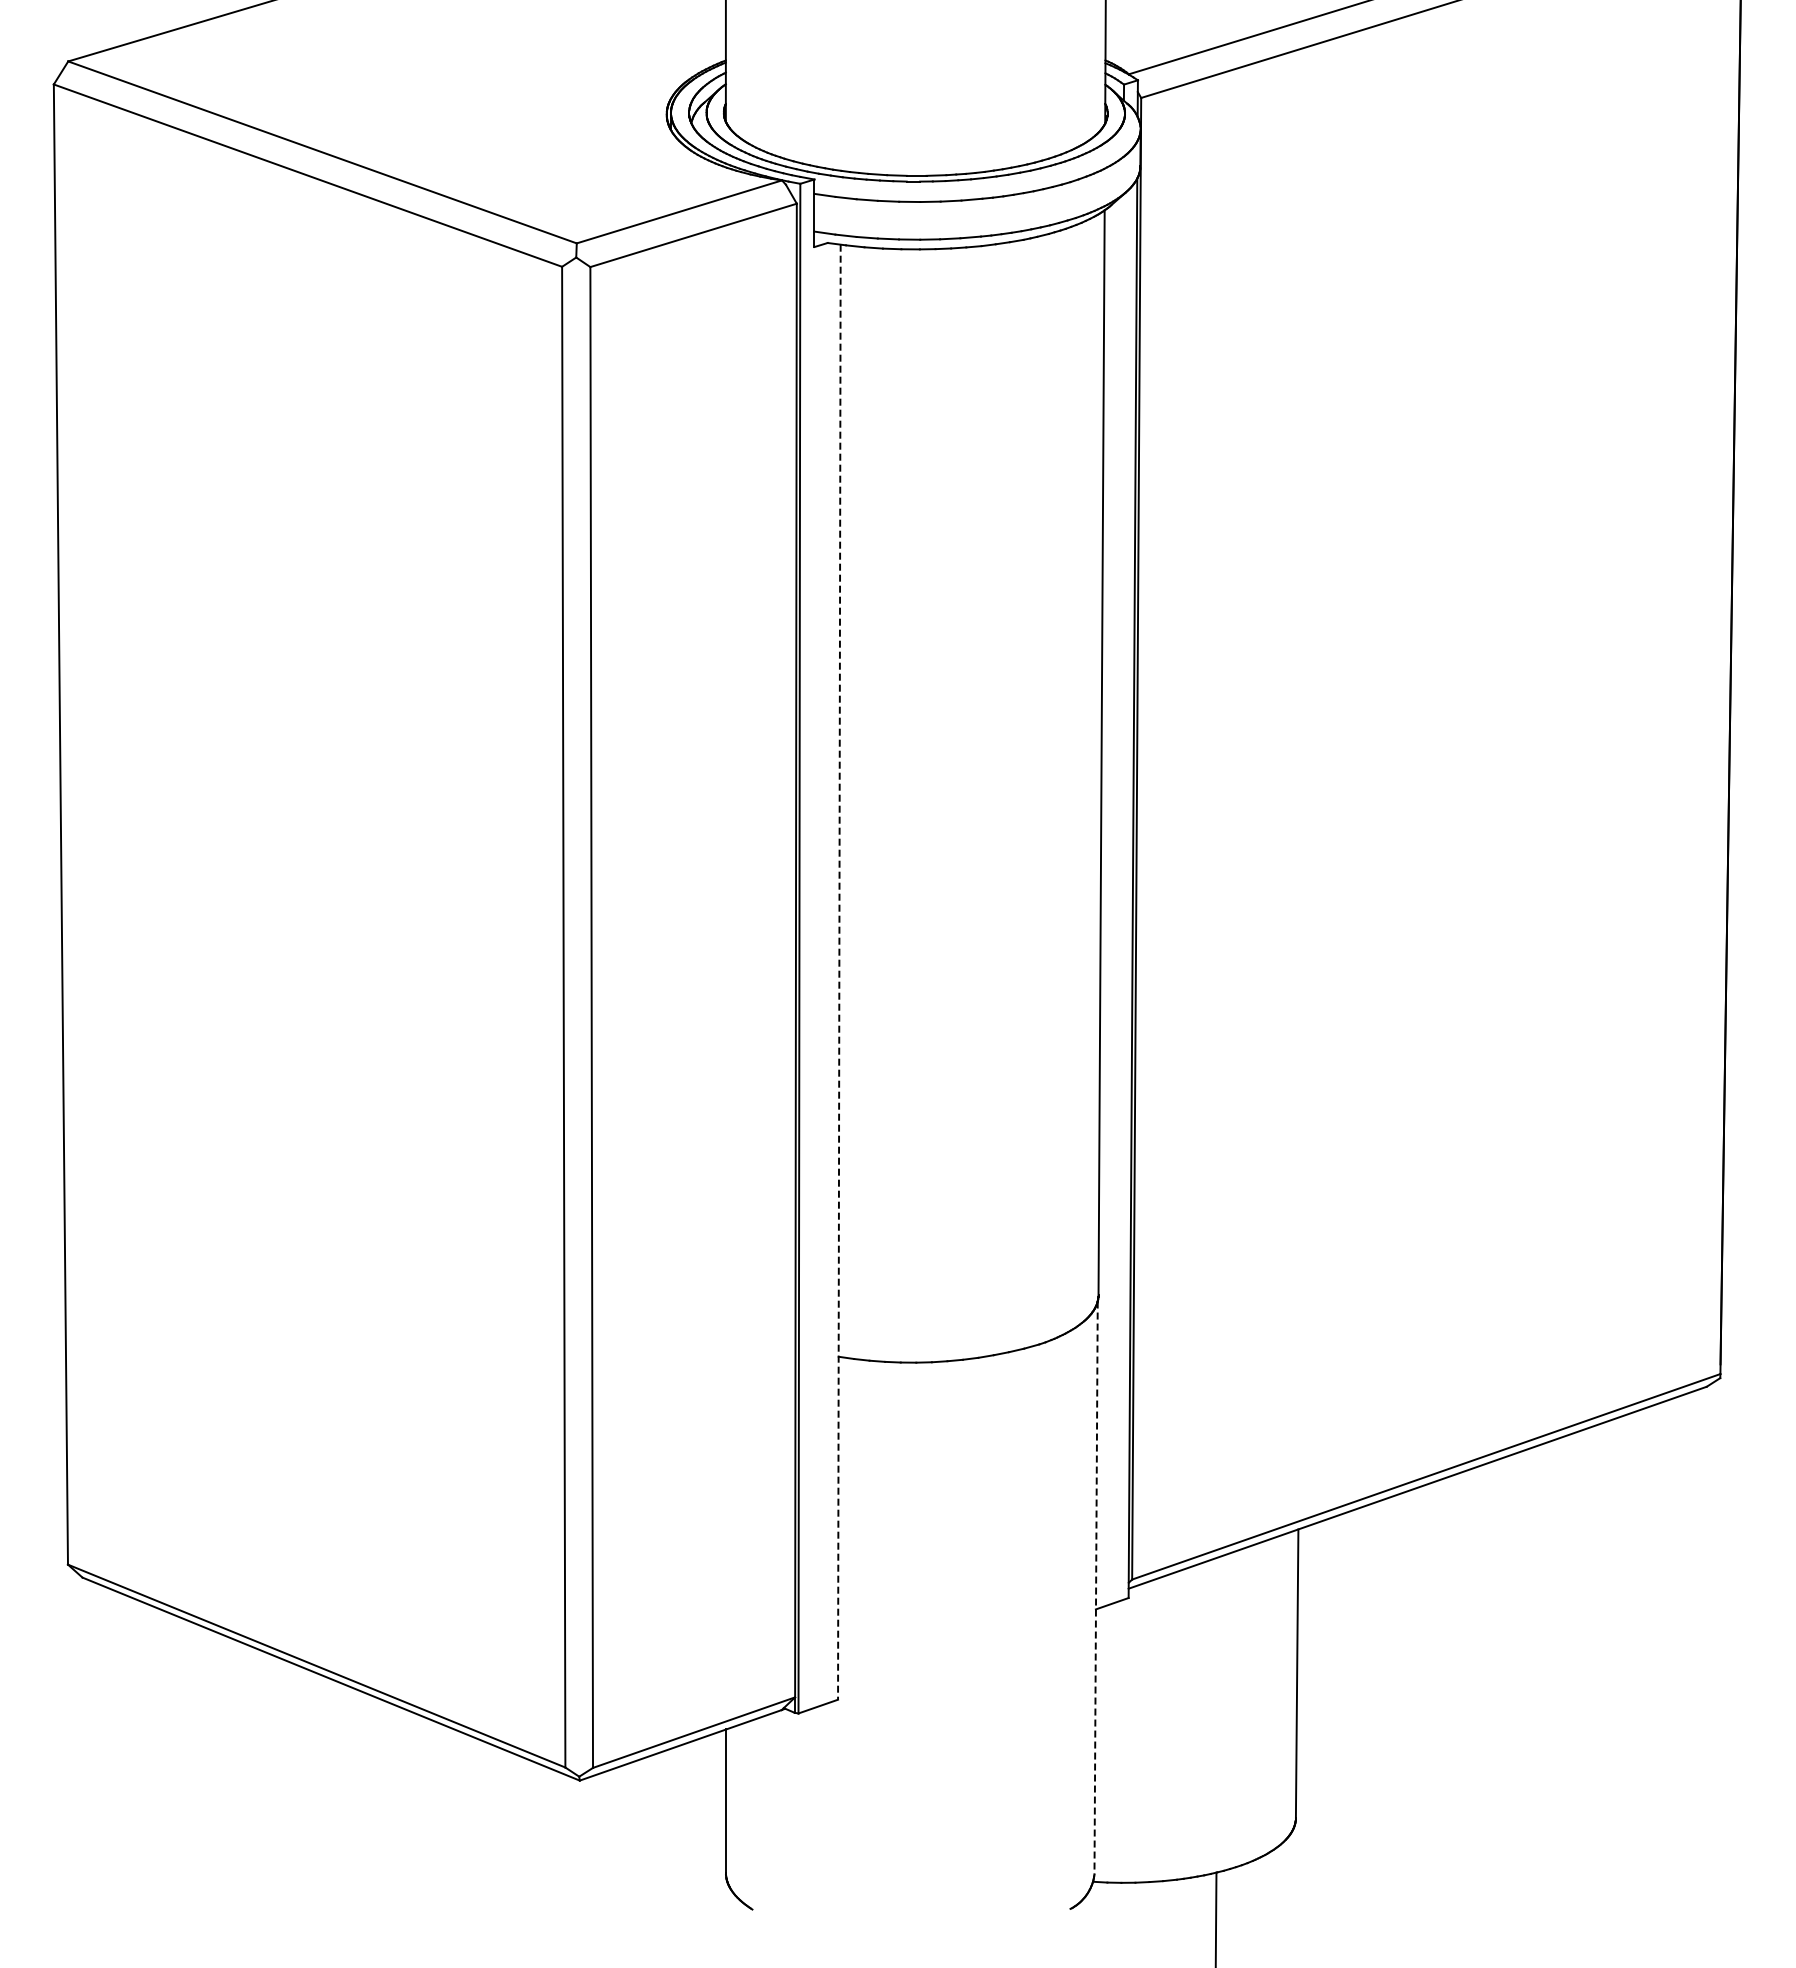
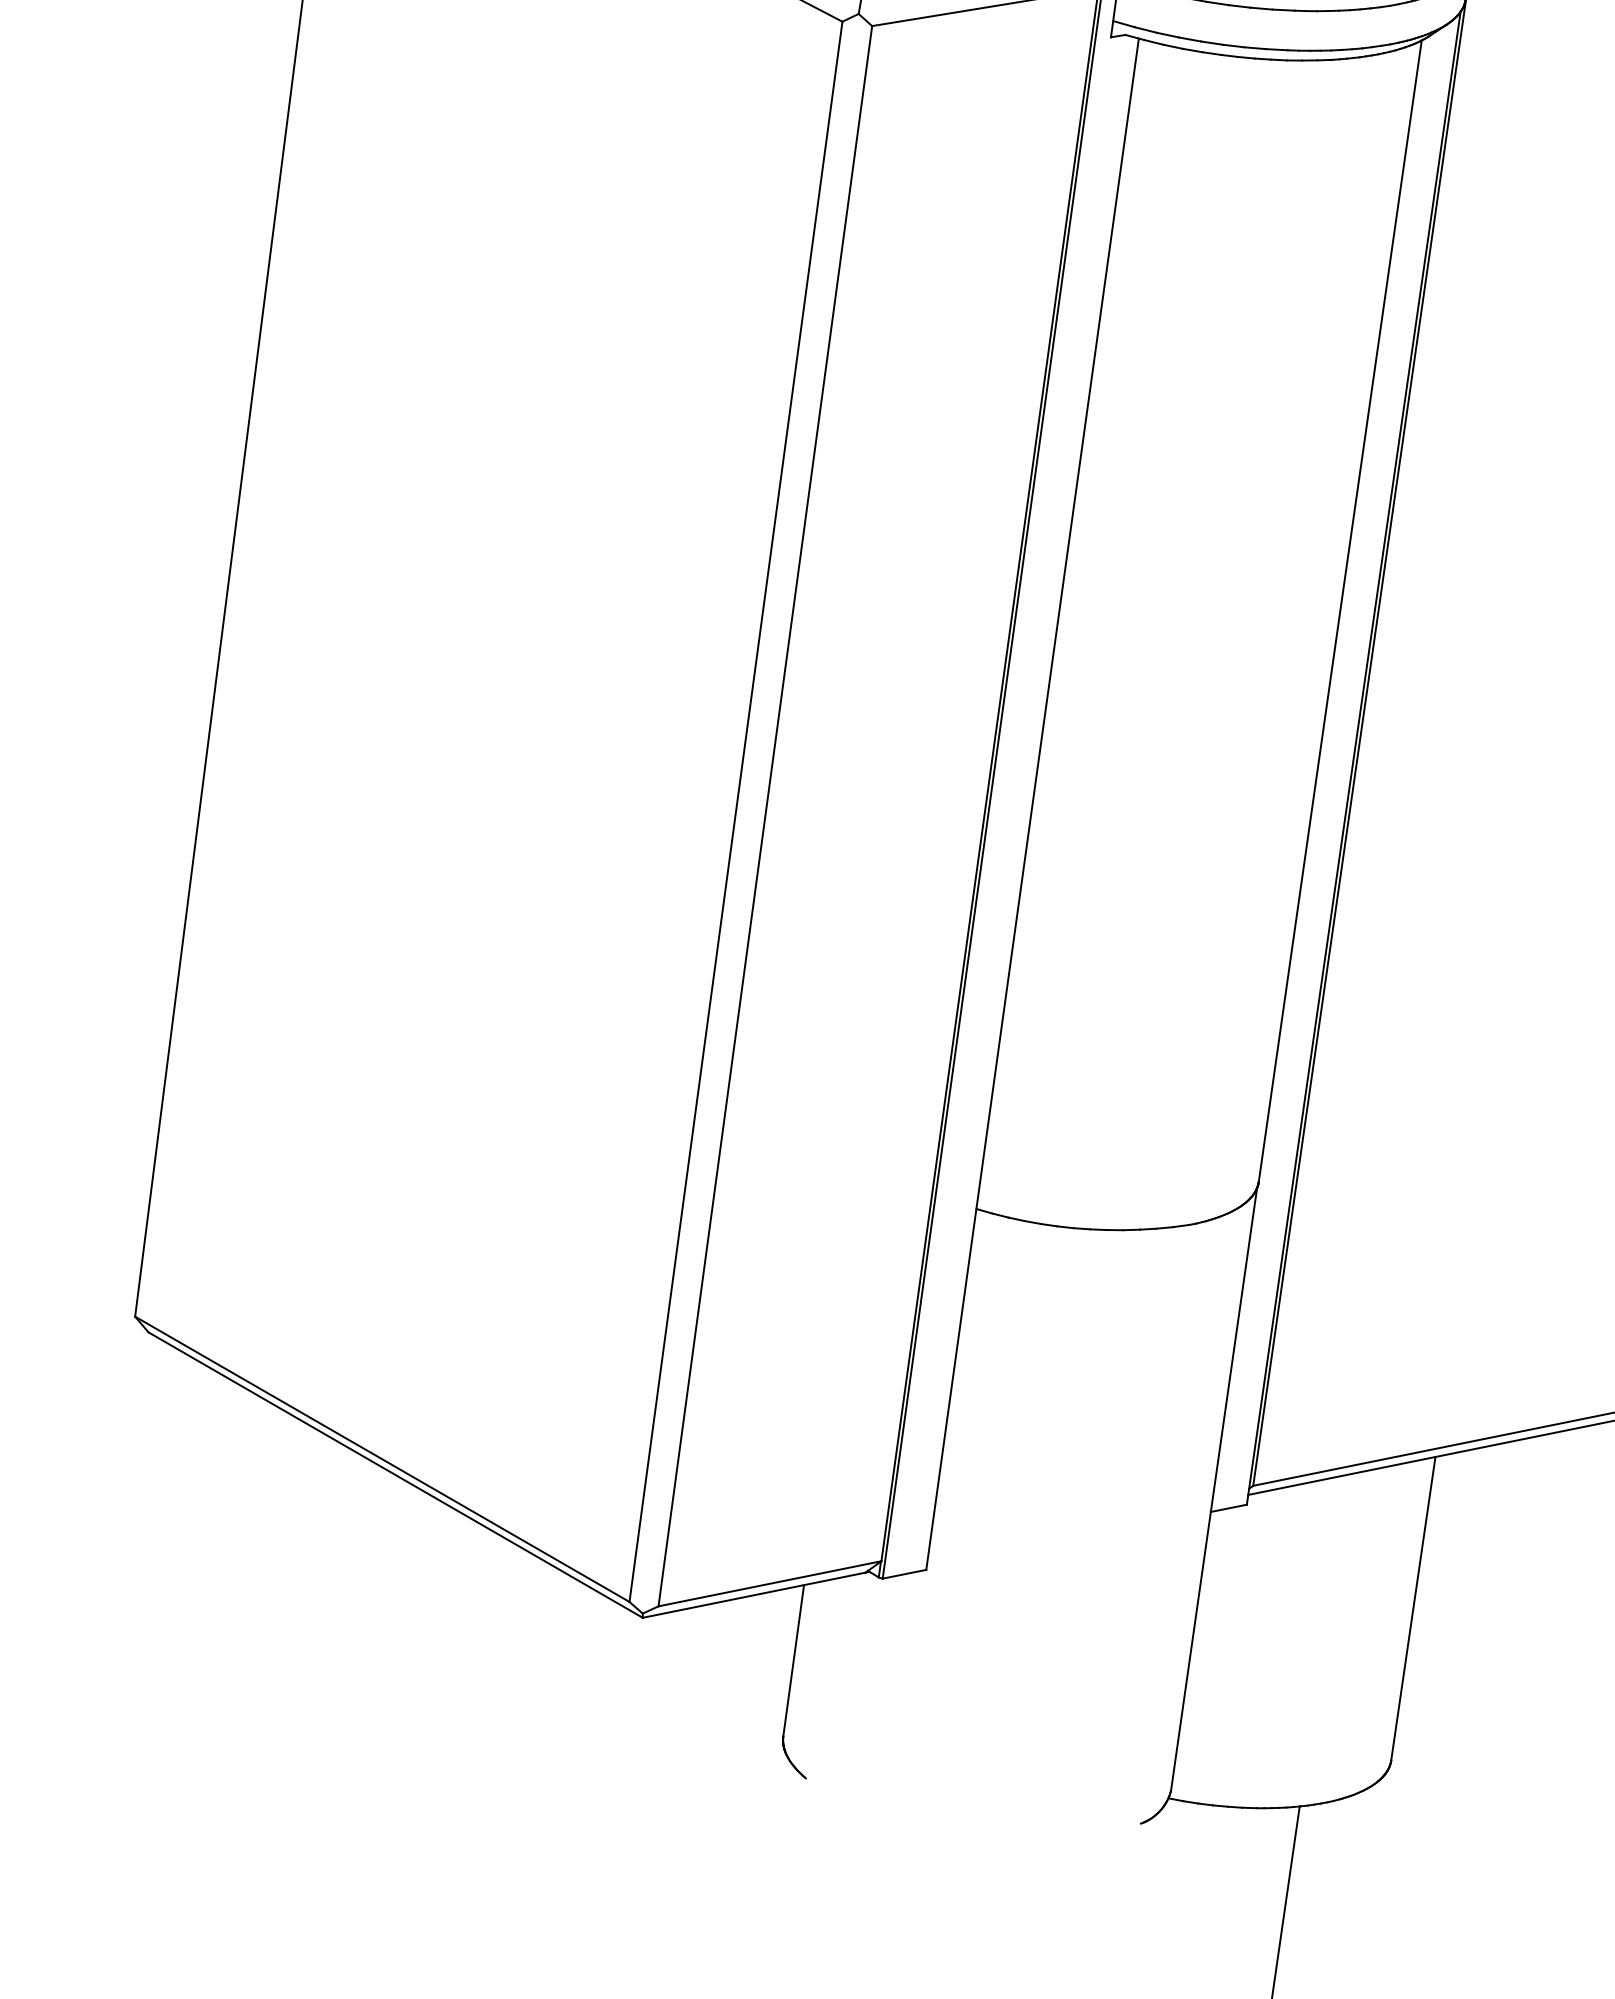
line: (839, 972) -> (1032, 804), dashed -> solid
line: (1096, 1588) -> (1214, 1490), dashed -> solid

